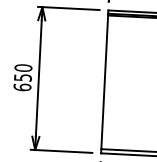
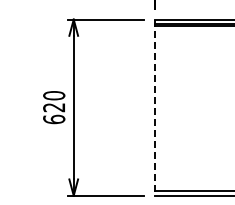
text: (23, 77) -> (54, 107), 650 -> 620
line: (105, 82) -> (155, 108), solid -> dashed

